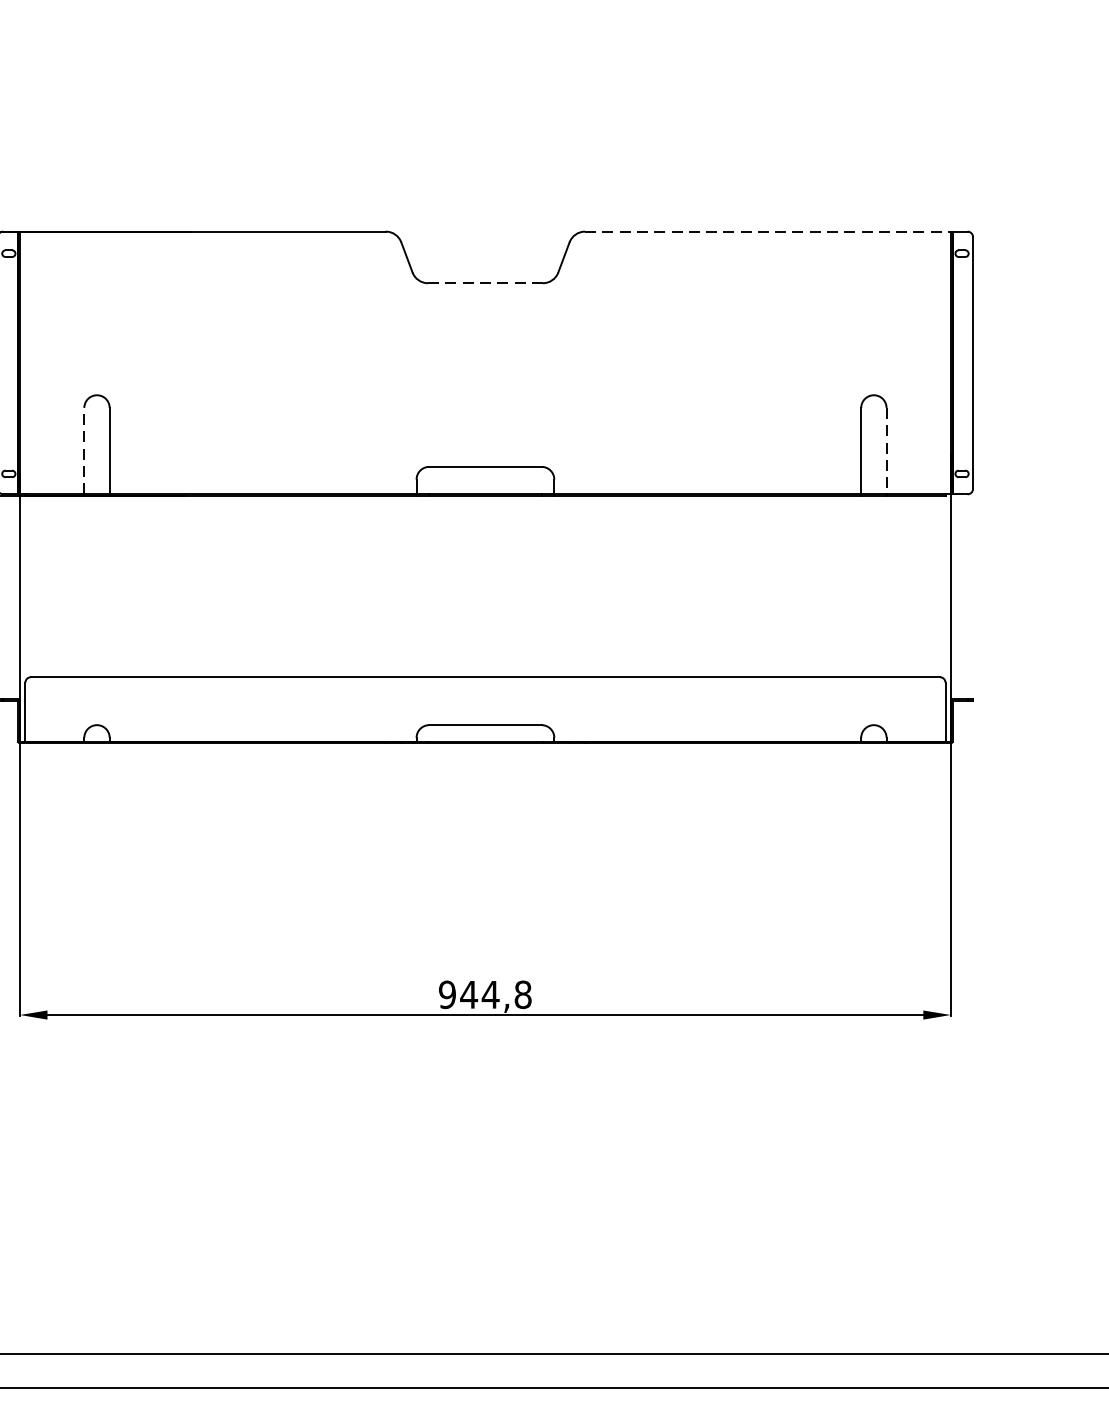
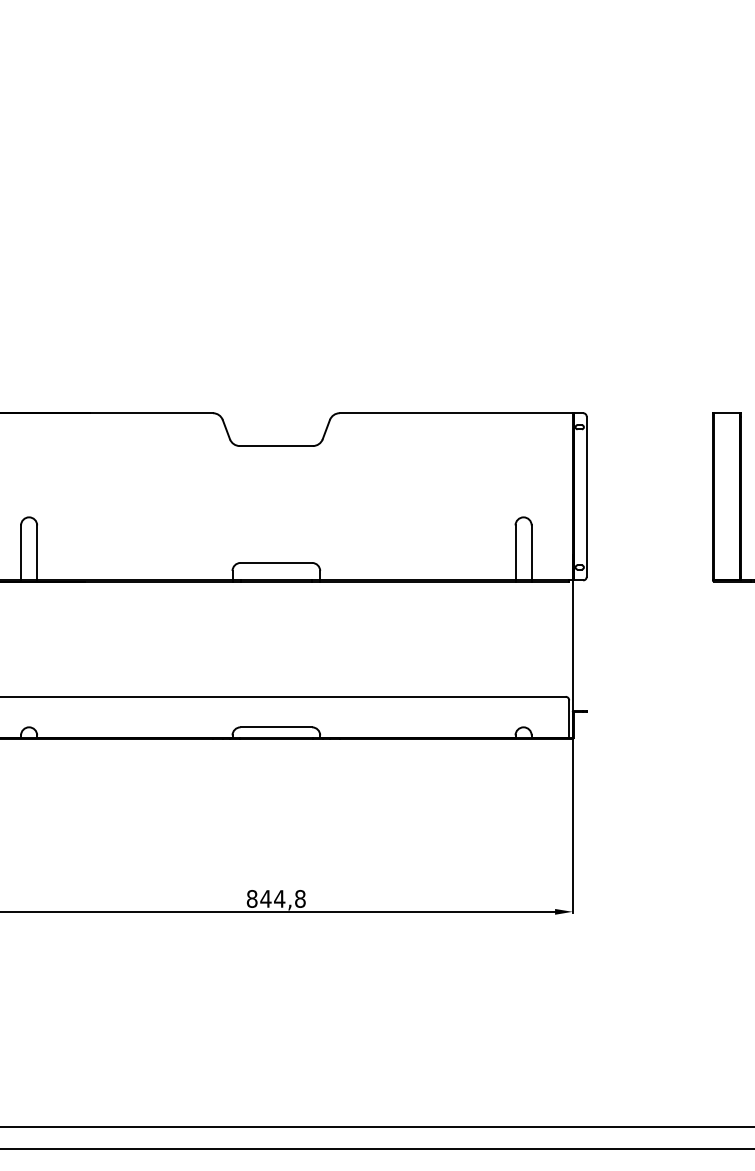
line: (768, 232) -> (456, 413), dashed -> solid
line: (485, 283) -> (276, 446), dashed -> solid
line: (85, 450) -> (21, 552), dashed -> solid
line: (886, 452) -> (531, 553), dashed -> solid
text: (446, 994) -> (251, 898), 944,8 -> 844,8

